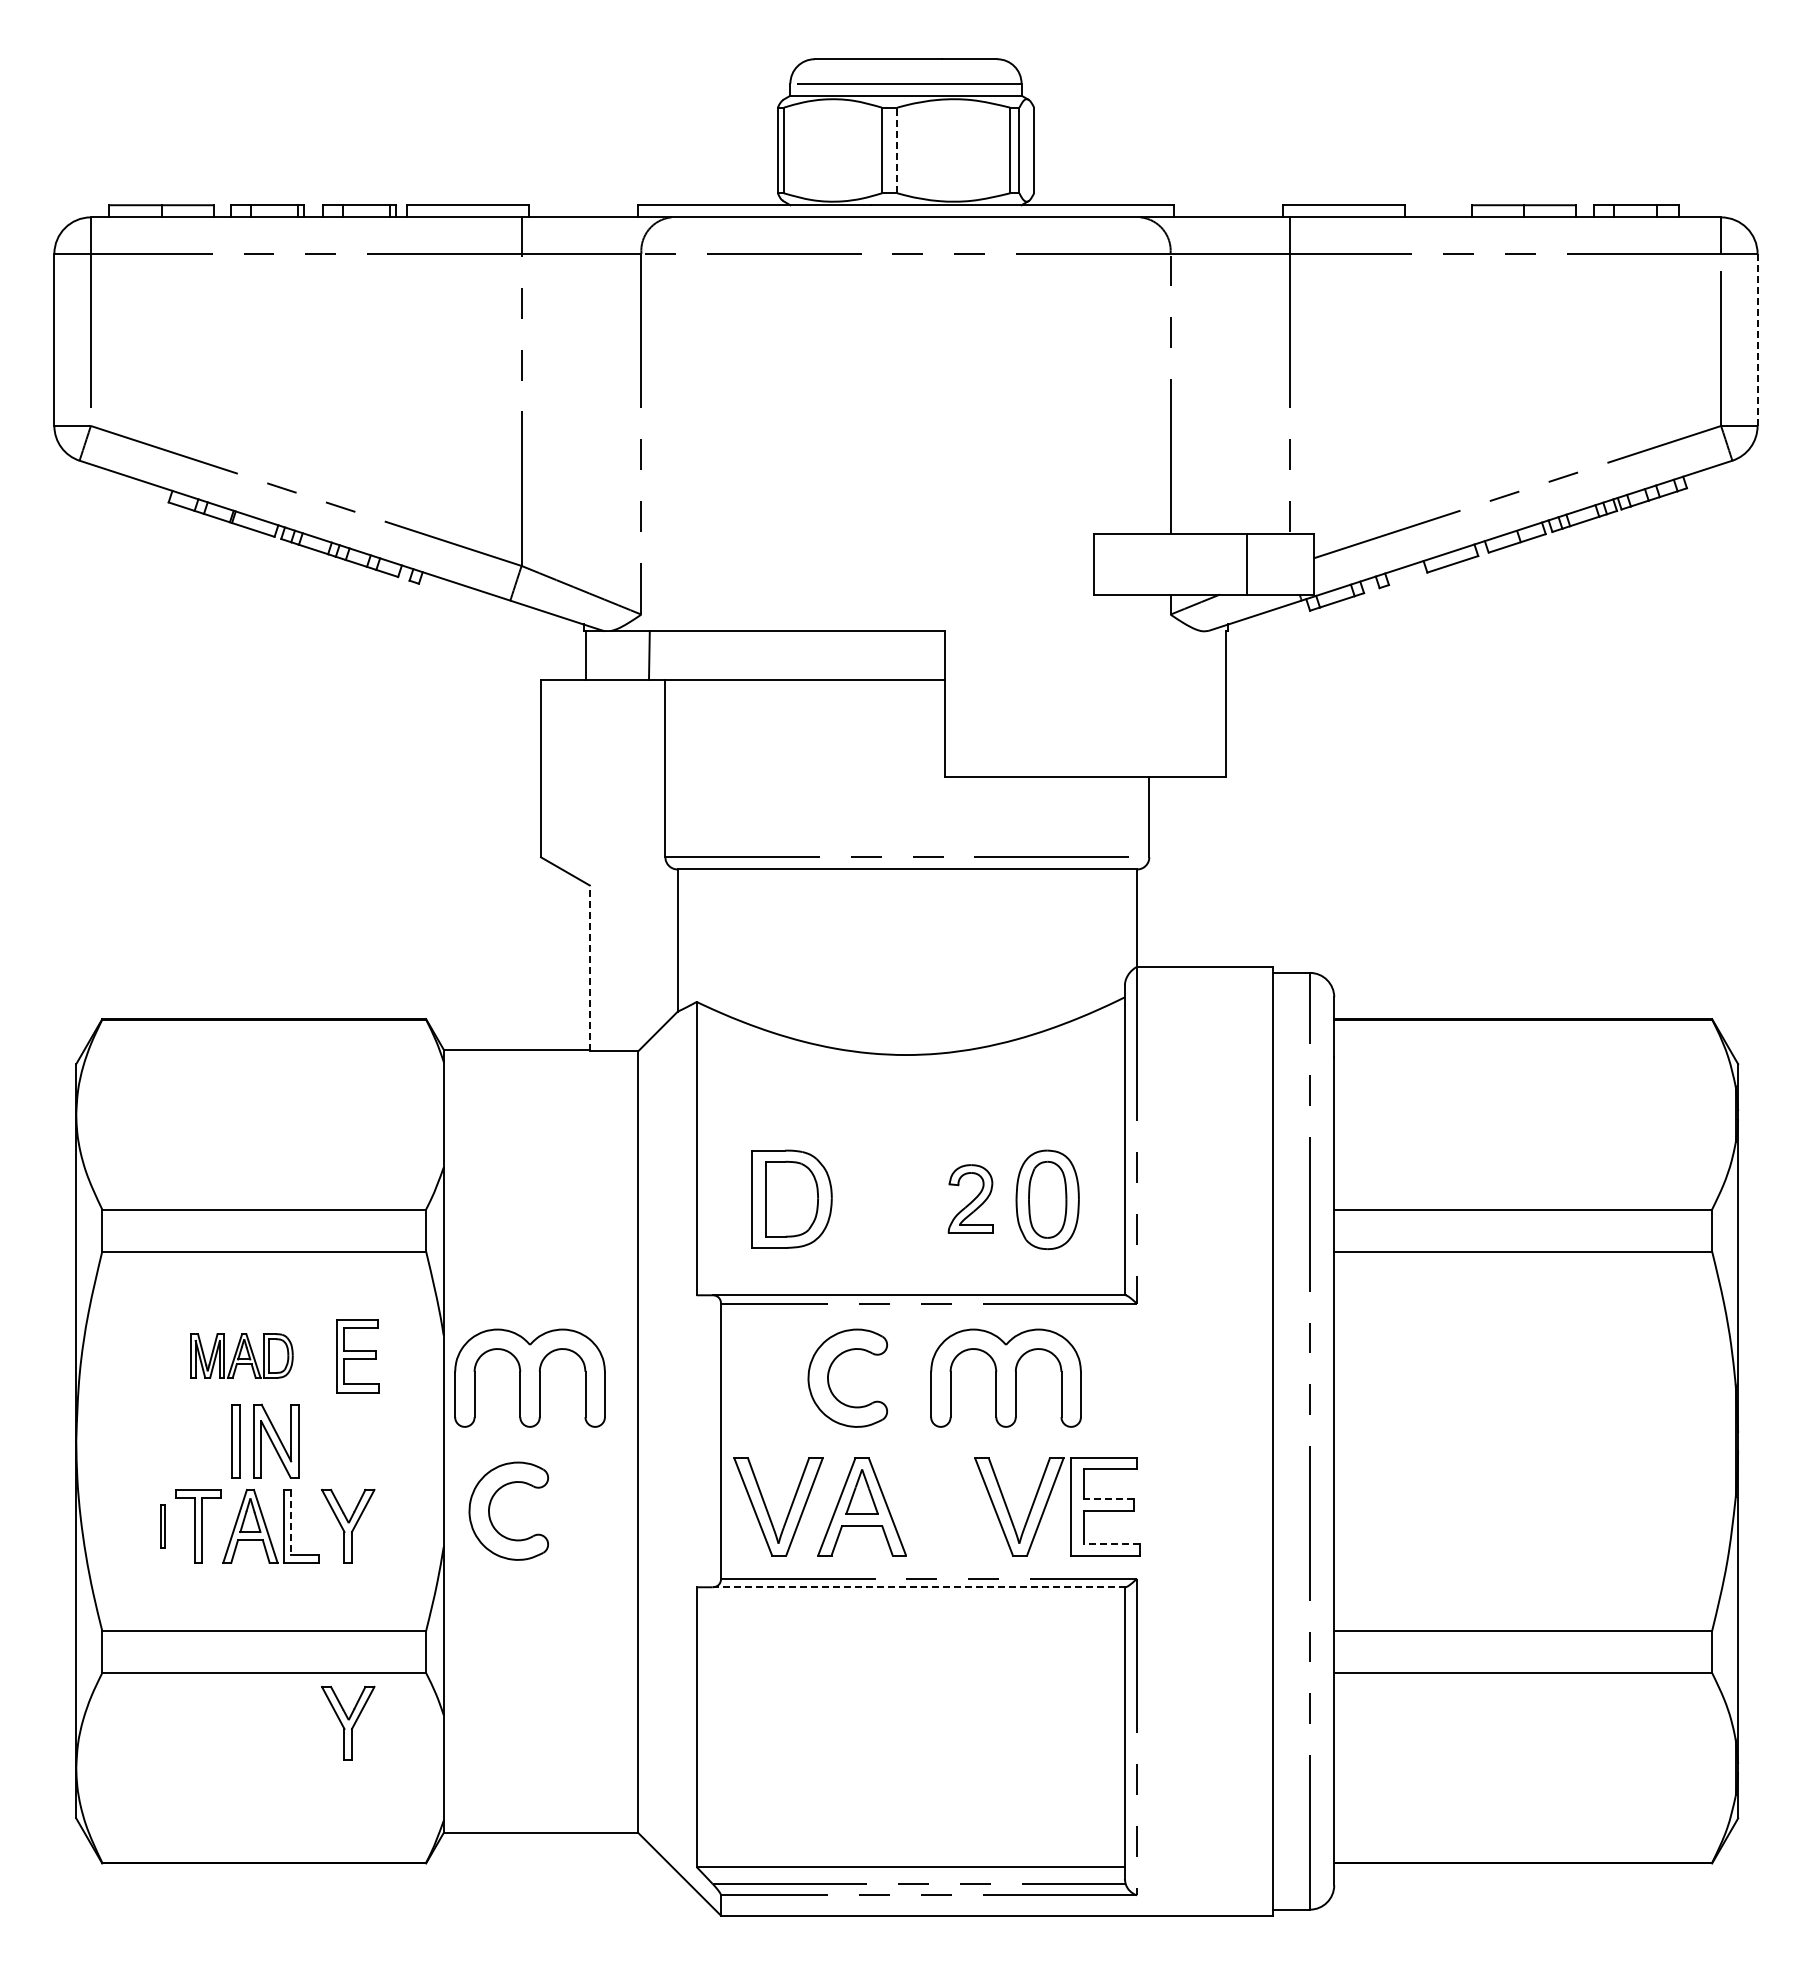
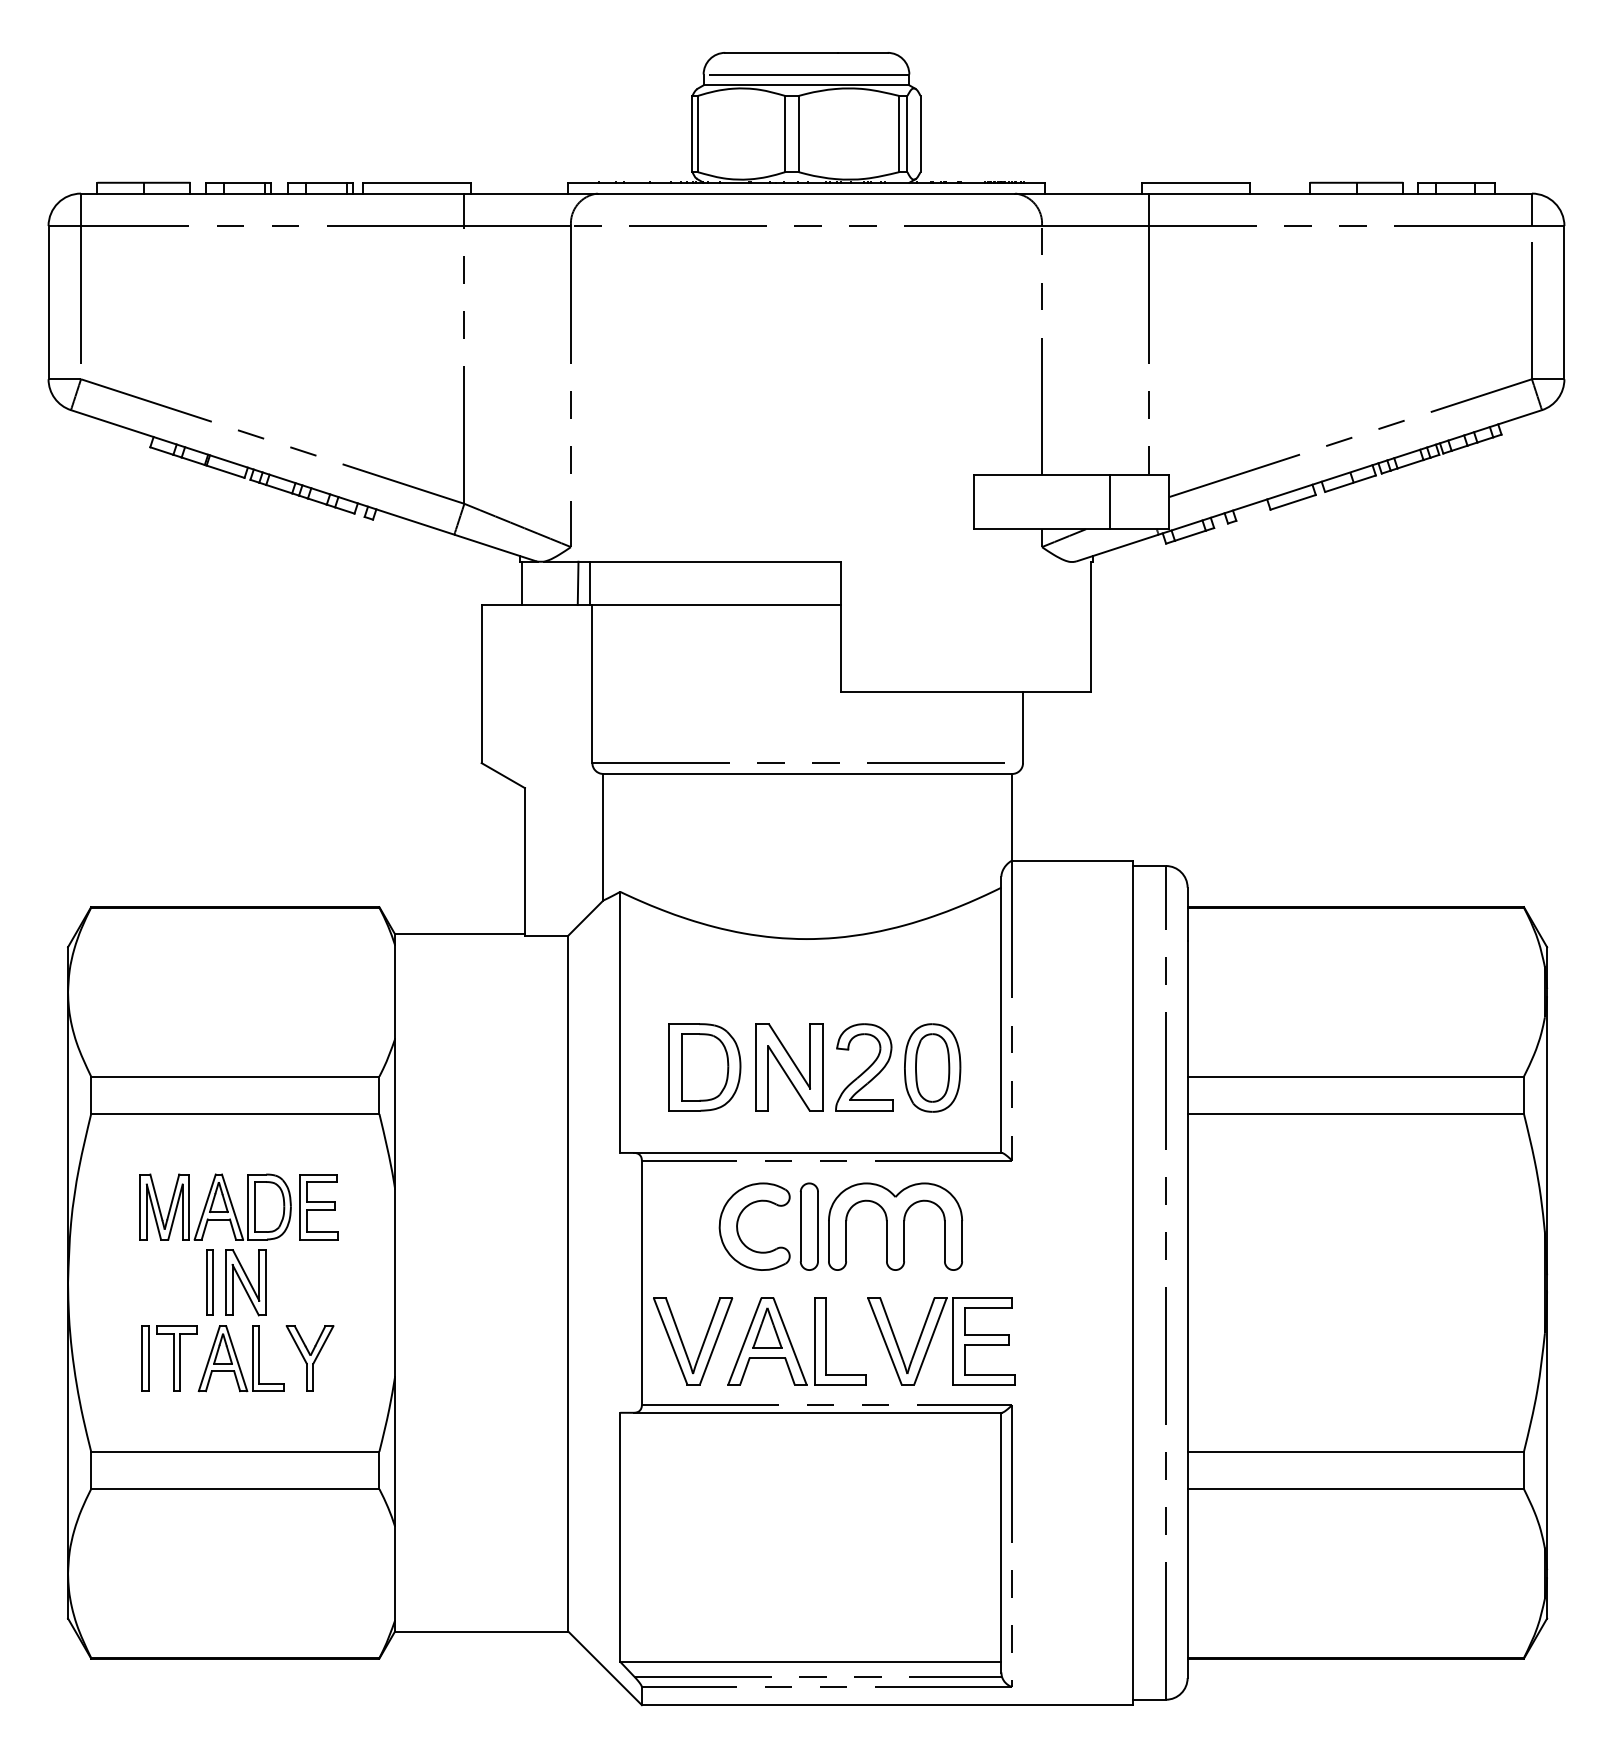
line: (897, 150) -> (798, 134), dashed -> solid
line: (1757, 340) -> (1564, 303), dashed -> solid
line: (662, 655) -> (589, 583), added
line: (589, 968) -> (524, 862), dashed -> solid
part: (970, 1198) -> (863, 1066), size x1.43
part: (886, 1199) -> (789, 1067), added
part: (241, 1355) -> (215, 1206), size x1.67
part: (529, 1377) -> (471, 1226), removed
part: (908, 1377) -> (808, 1226), added
line: (1108, 1499) -> (986, 1334), dashed -> solid
part: (928, 1506) -> (826, 1340), added
part: (490, 1507) -> (436, 1341), removed
line: (291, 1522) -> (259, 1355), dashed -> solid
part: (162, 1526) -> (144, 1358), size x1.67
line: (1111, 1544) -> (989, 1374), dashed -> solid
line: (918, 1587) -> (817, 1413), dashed -> solid
part: (348, 1722) -> (310, 1533), removed

